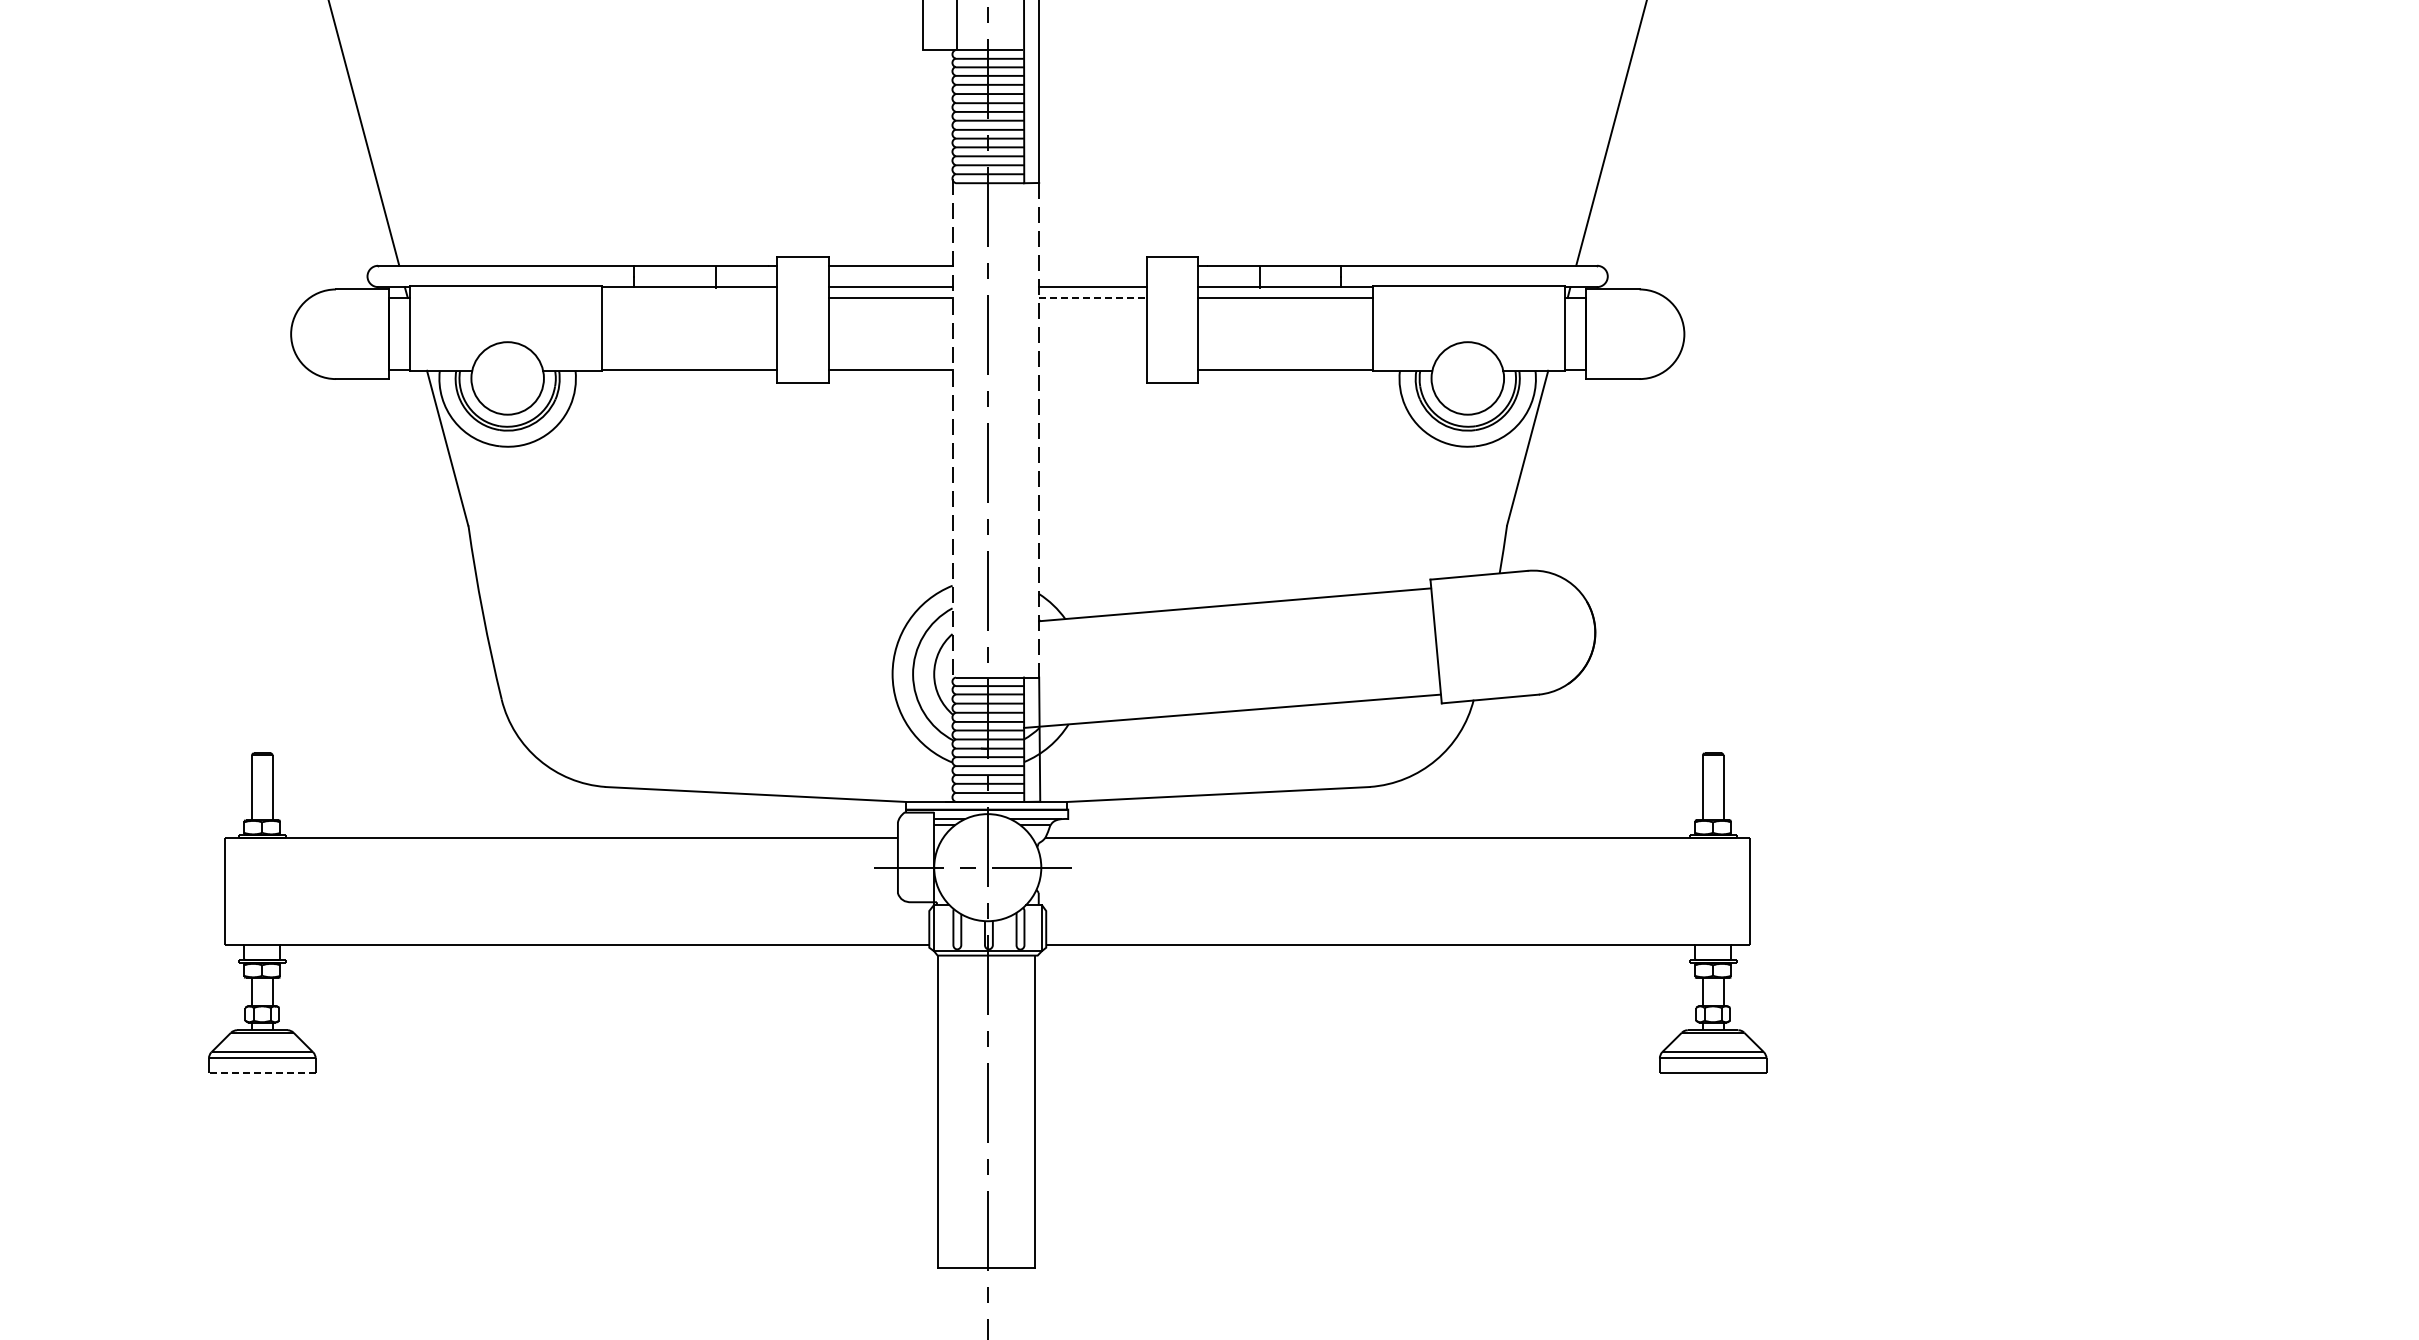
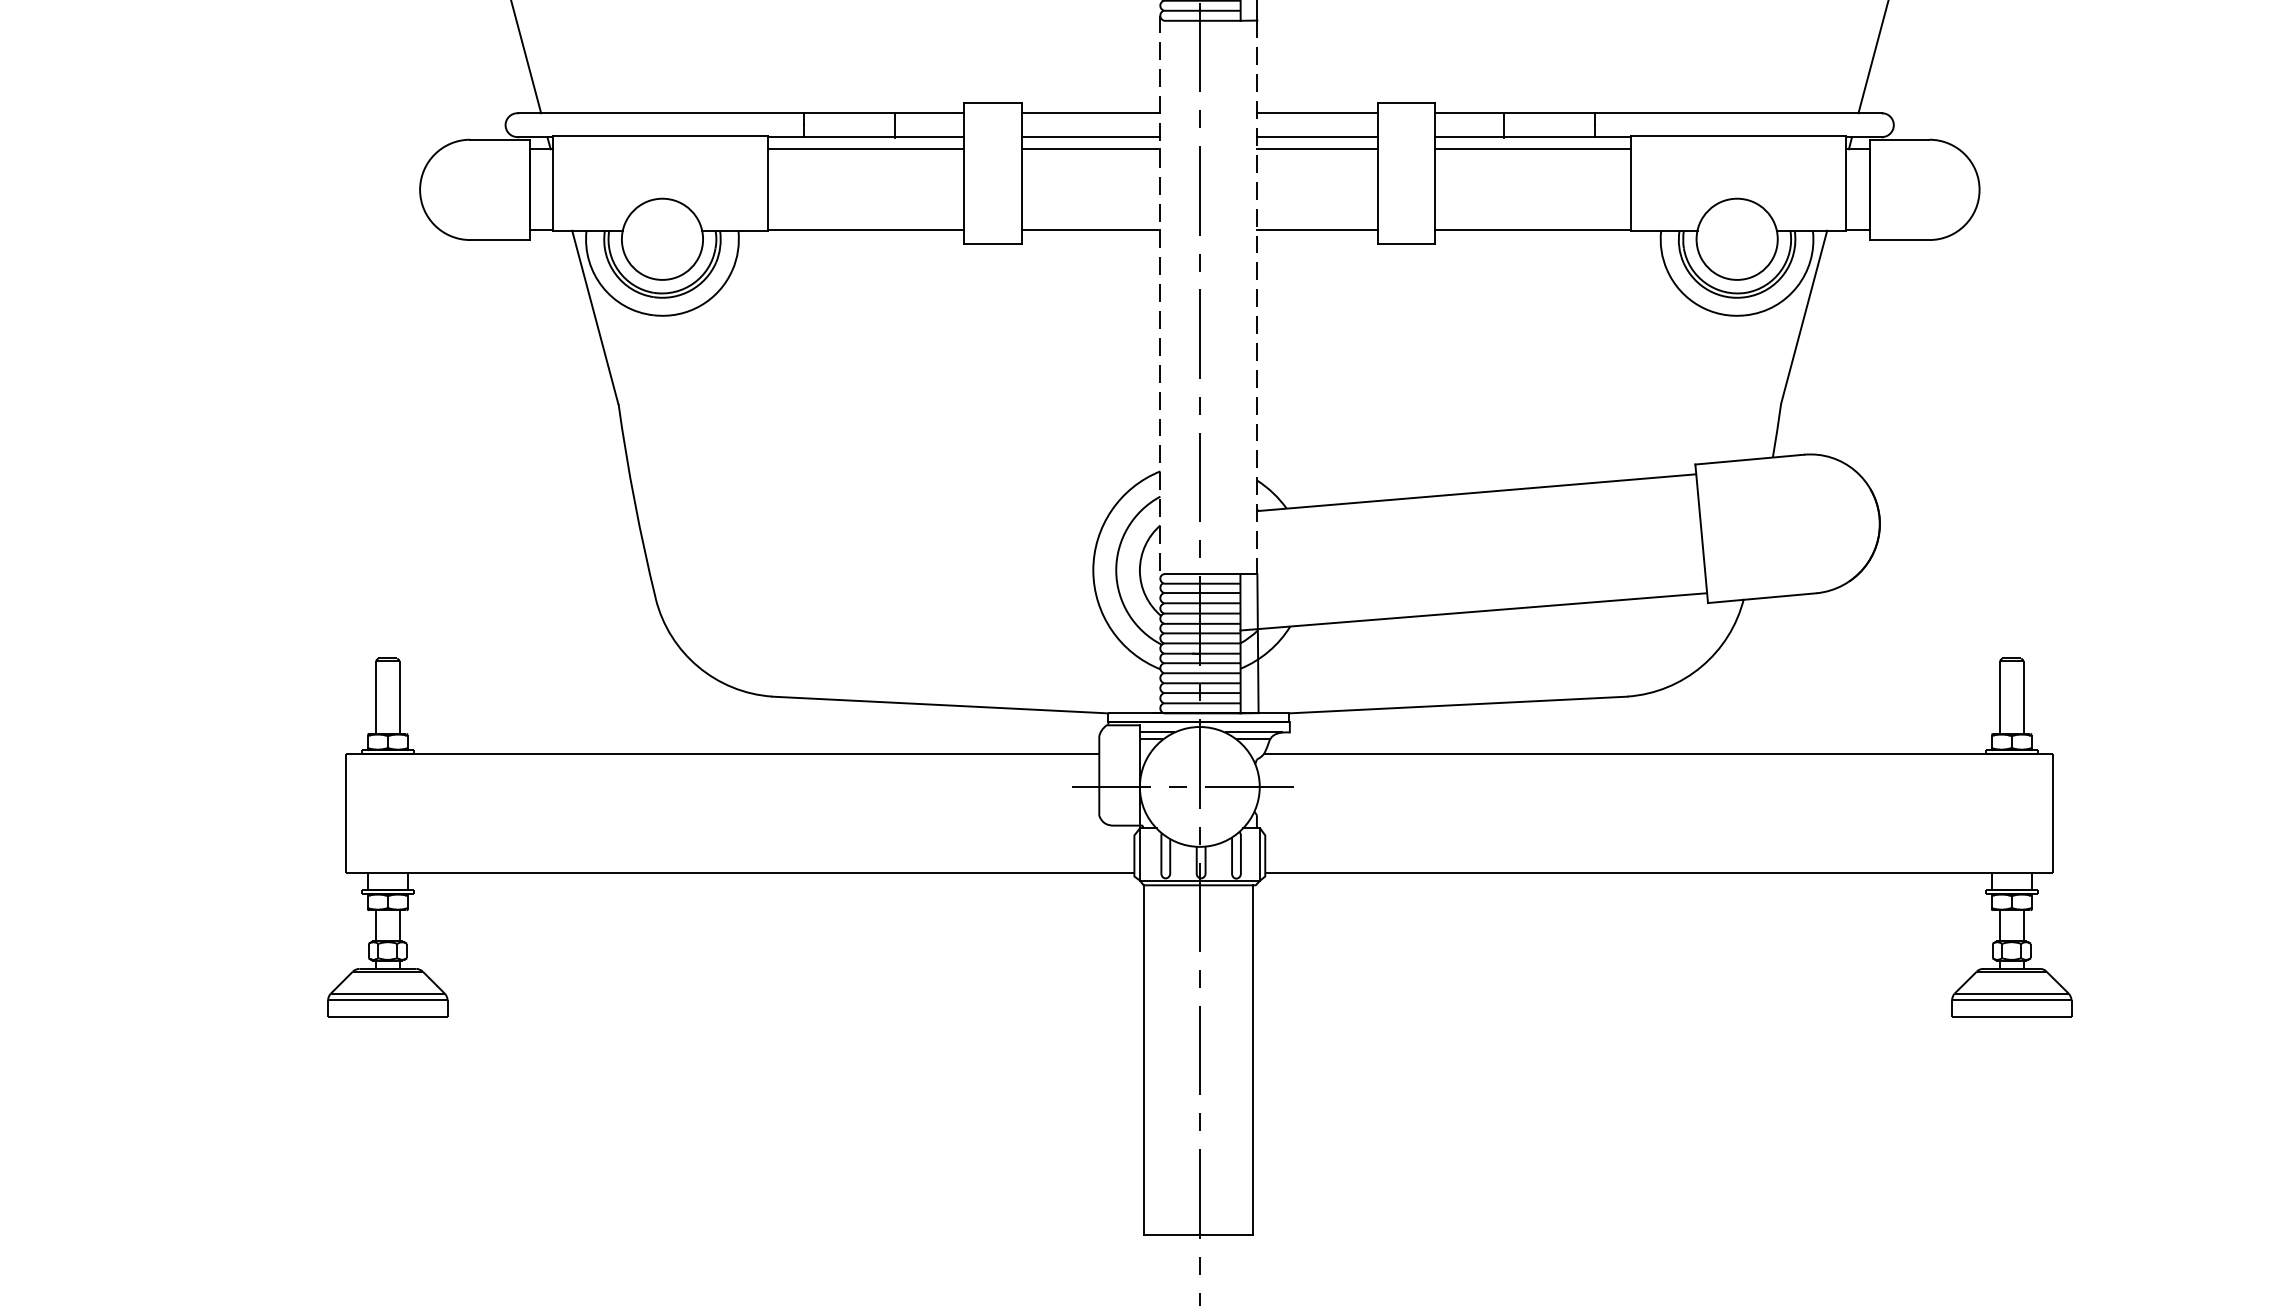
line: (1092, 265) -> (1317, 112), added
line: (689, 298) -> (865, 149), added
line: (1093, 298) -> (1318, 149), dashed -> solid
line: (1092, 370) -> (1317, 230), added
line: (261, 1072) -> (386, 1016), dashed -> solid

